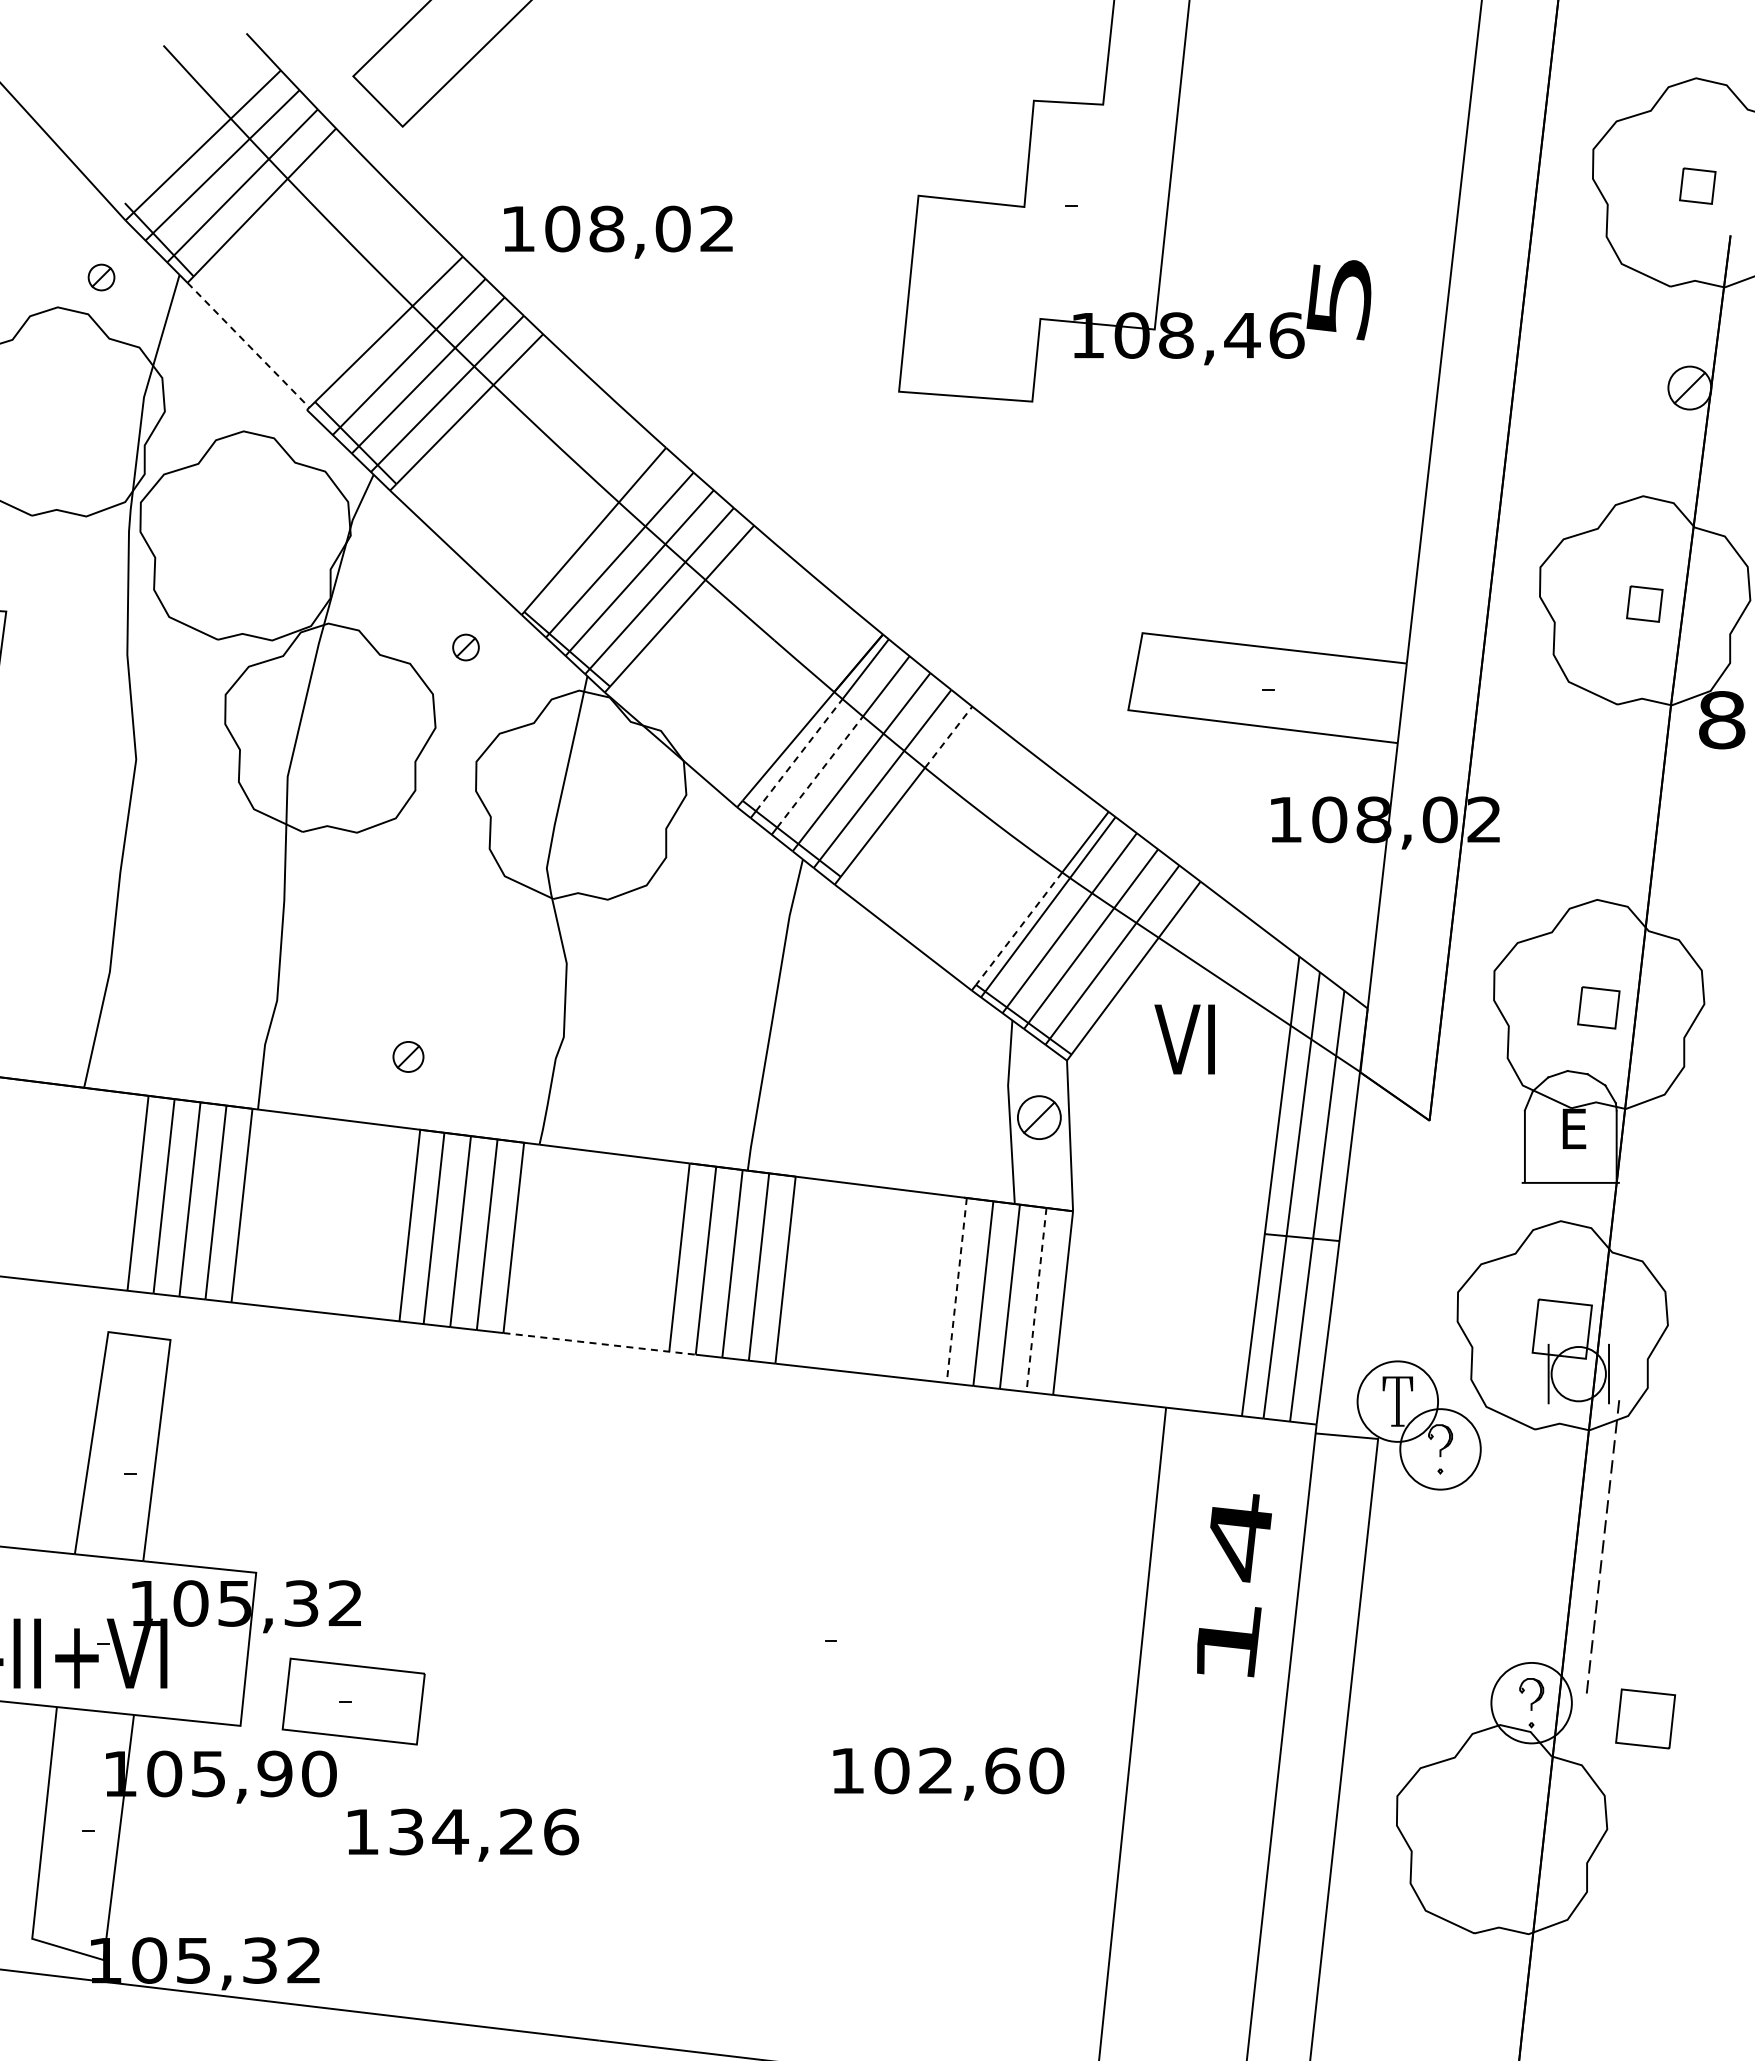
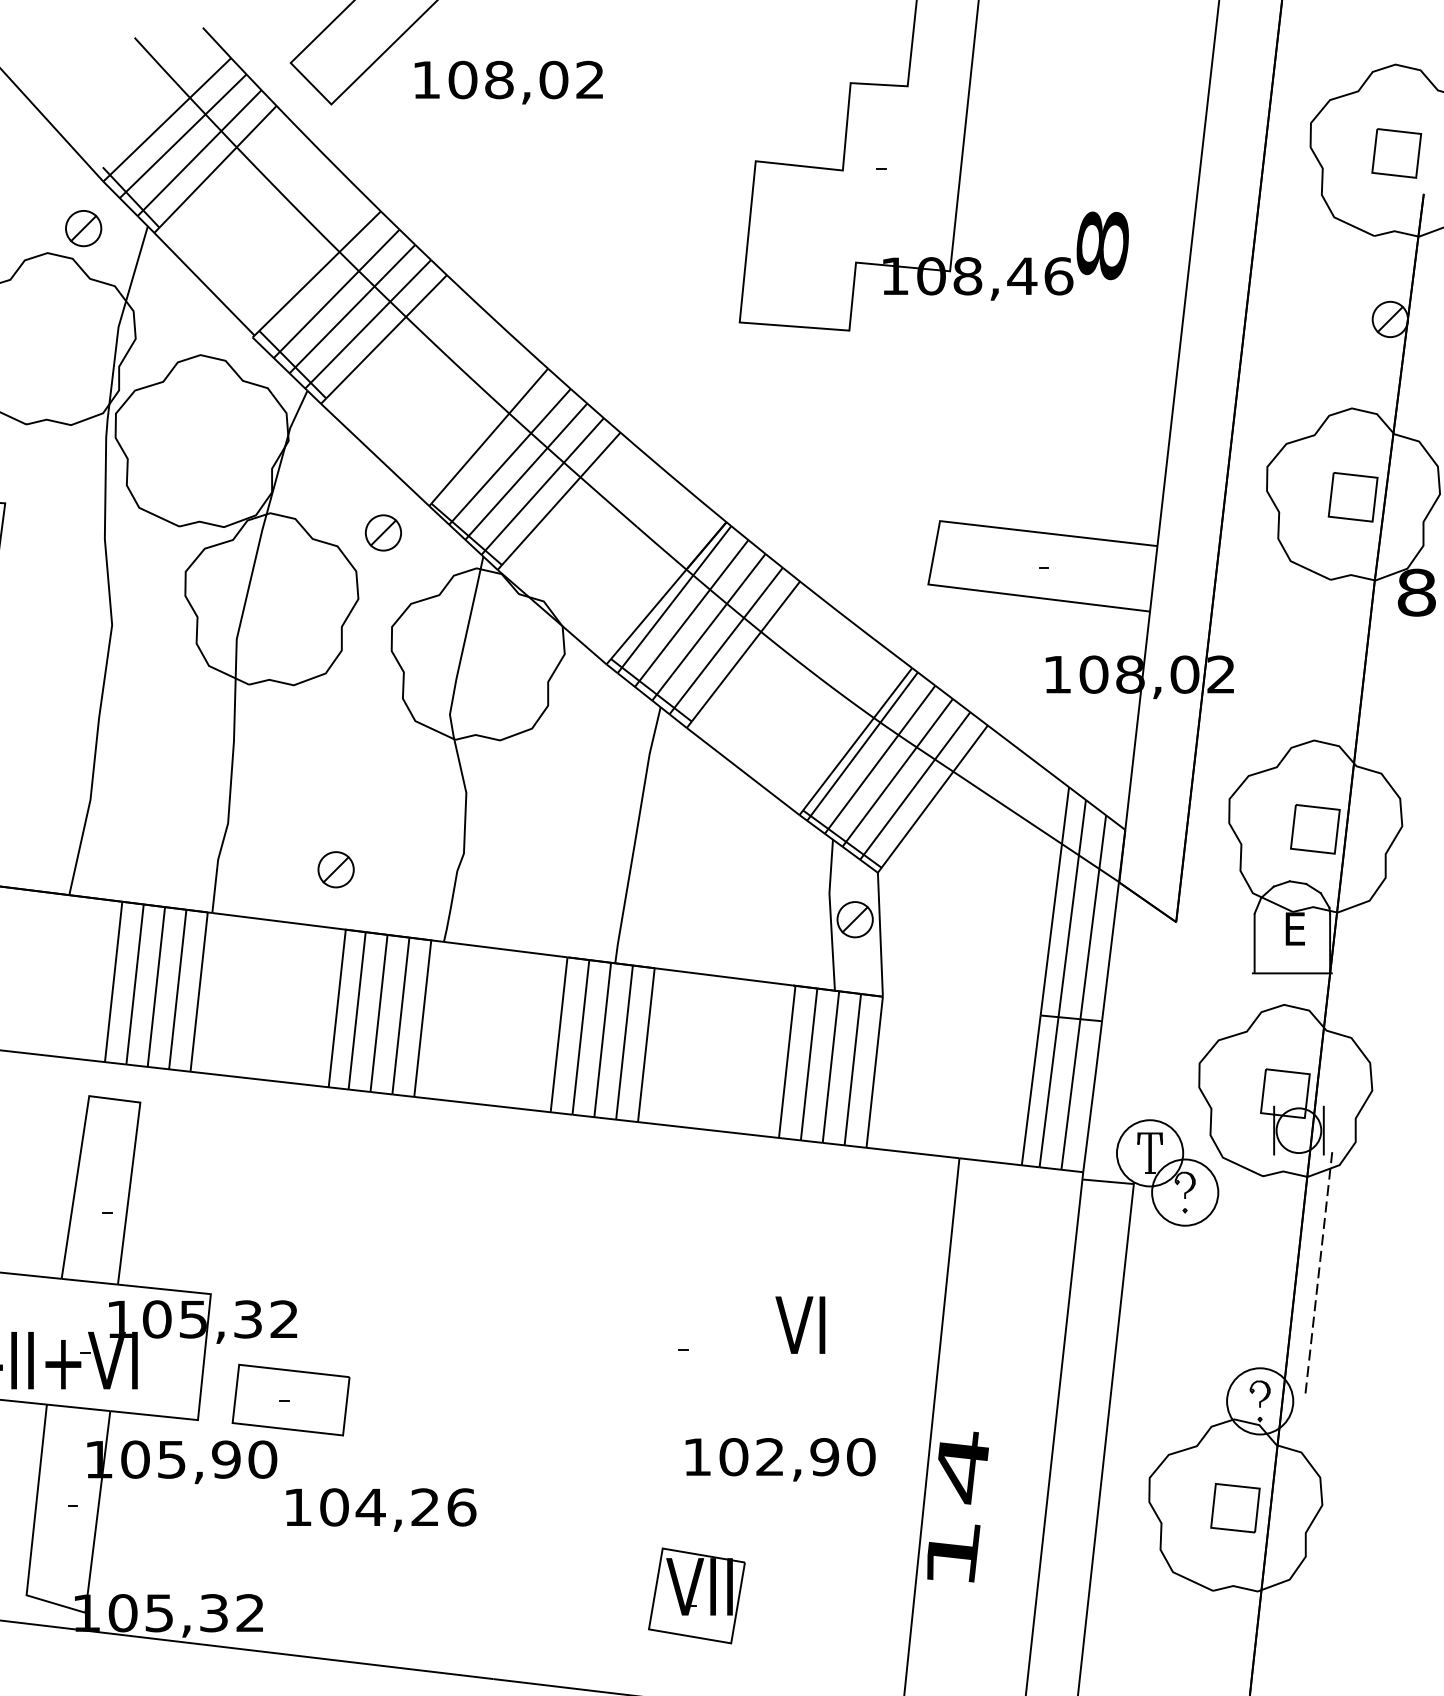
part: (1697, 185) -> (1396, 152), size x1.67
text: (618, 231) -> (508, 82), moved
part: (101, 277) -> (83, 228), size x1.67
text: (1339, 298) -> (1102, 245), 5 -> 8
line: (248, 345) -> (204, 284), dashed -> solid
part: (1644, 603) -> (1353, 496), size x1.67
part: (465, 647) -> (383, 532), size x1.67
line: (948, 737) -> (780, 606), dashed -> solid
line: (799, 755) -> (657, 621), dashed -> solid
line: (820, 771) -> (675, 634), dashed -> solid
line: (1019, 928) -> (838, 764), dashed -> solid
part: (1598, 1007) -> (1315, 829), size x1.43
text: (1184, 1039) -> (800, 1325), moved
part: (408, 1056) -> (336, 869), size x1.43
line: (956, 1290) -> (786, 1061), dashed -> solid
line: (1036, 1299) -> (852, 1069), dashed -> solid
line: (599, 1343) -> (493, 1105), dashed -> solid
text: (1234, 1585) -> (958, 1506), moved
part: (1645, 1718) -> (1235, 1507), moved
text: (1002, 1770) -> (824, 1456), 102,60 -> 102,90
text: (406, 1831) -> (334, 1506), 134,26 -> 104,26
part: (846, 1939) -> (696, 1595), added

